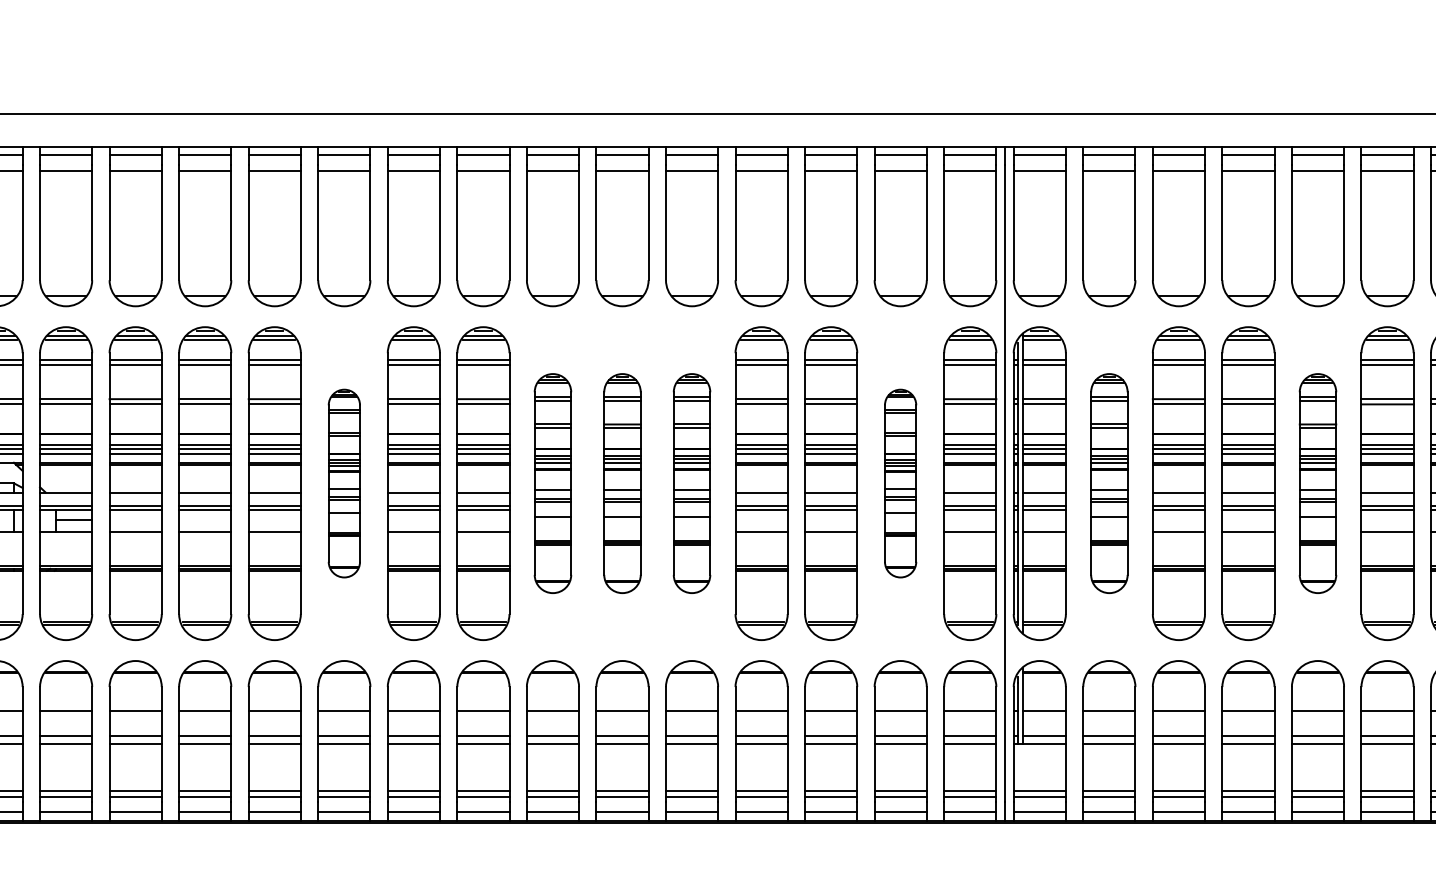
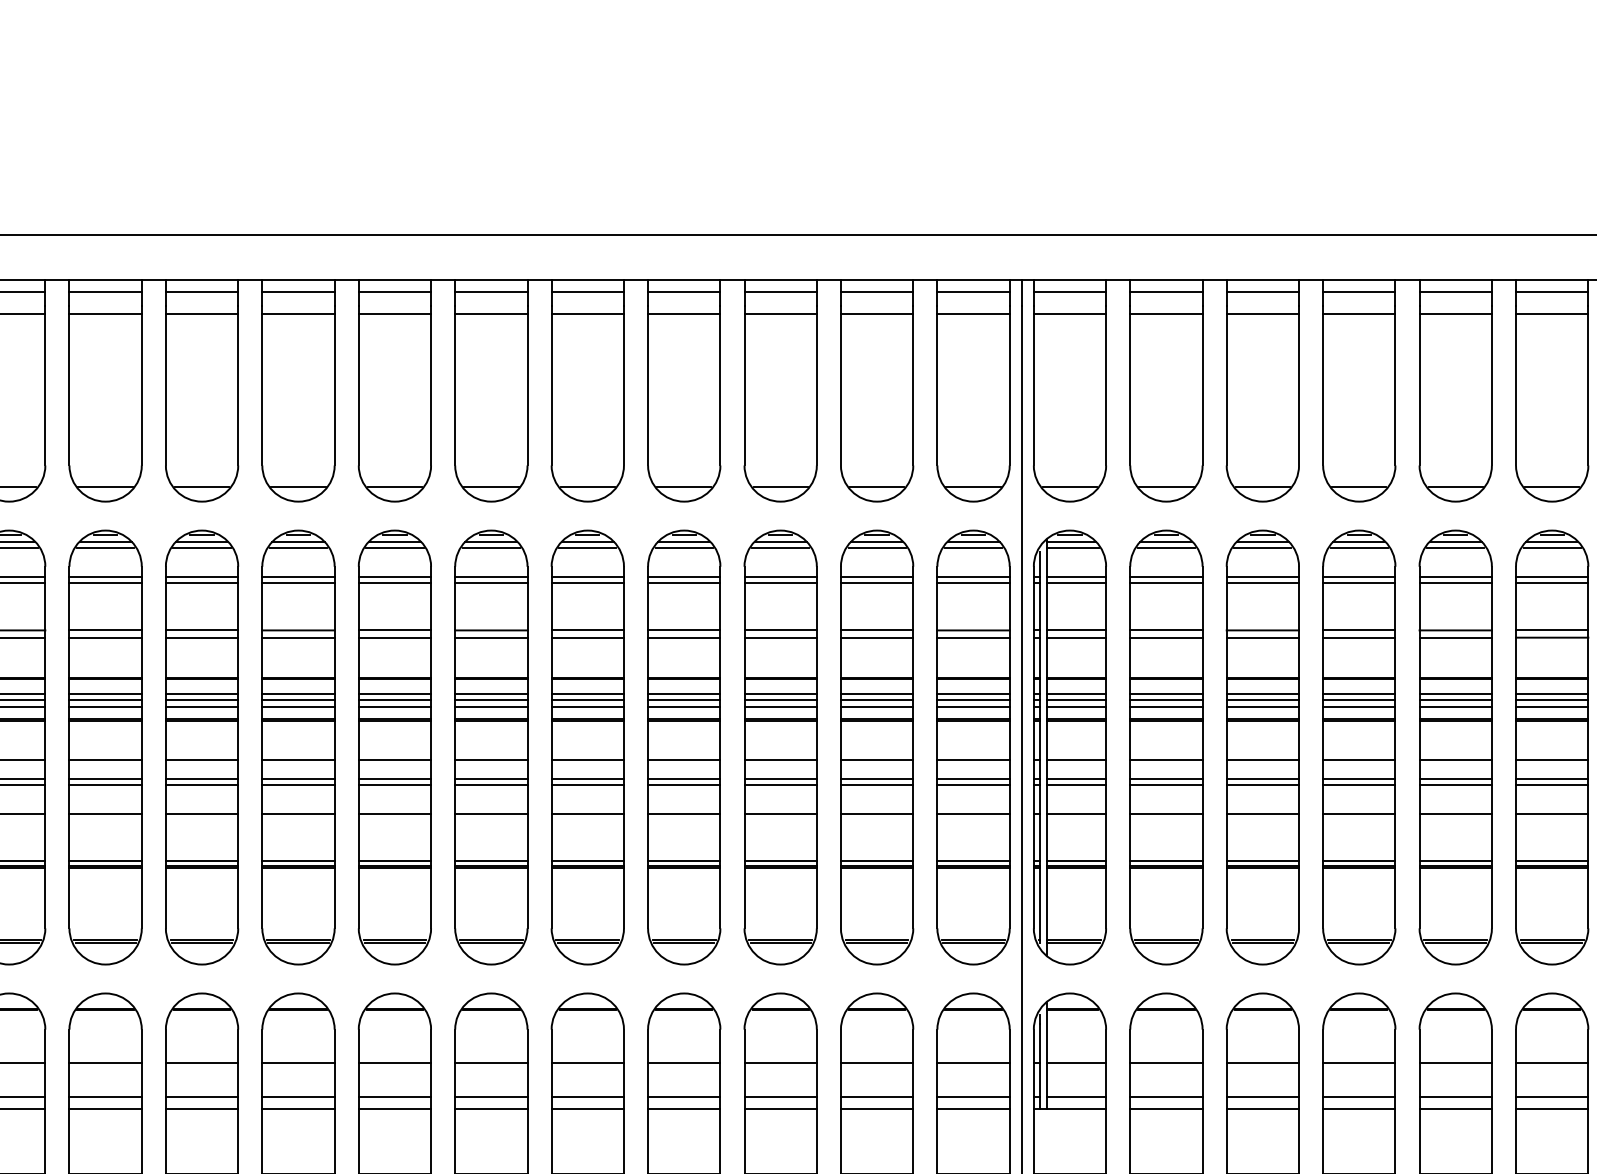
part: (344, 483) -> (105, 747), size x1.67
part: (552, 483) -> (394, 747), size x1.43
part: (622, 483) -> (491, 747), size x1.43
part: (691, 483) -> (587, 747), size x1.43
part: (900, 483) -> (876, 747), size x1.67
part: (1109, 483) -> (1166, 747), size x1.43
part: (1317, 483) -> (1455, 747), size x1.43

